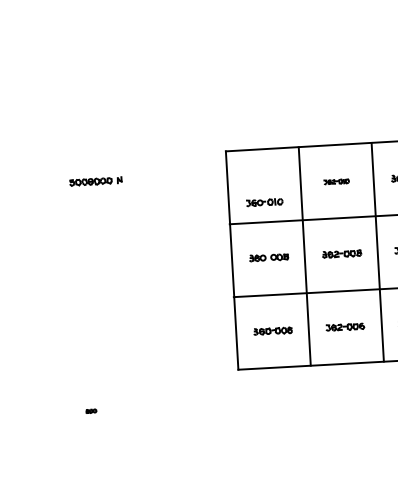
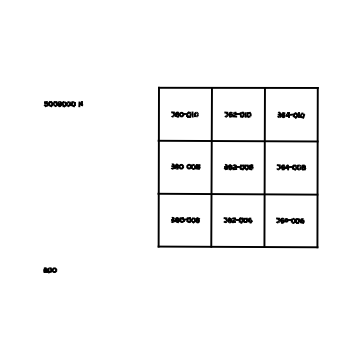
part: (336, 181) -> (237, 114), size x1.43
part: (264, 202) -> (184, 114), moved
part: (91, 411) -> (50, 270), size x1.67

